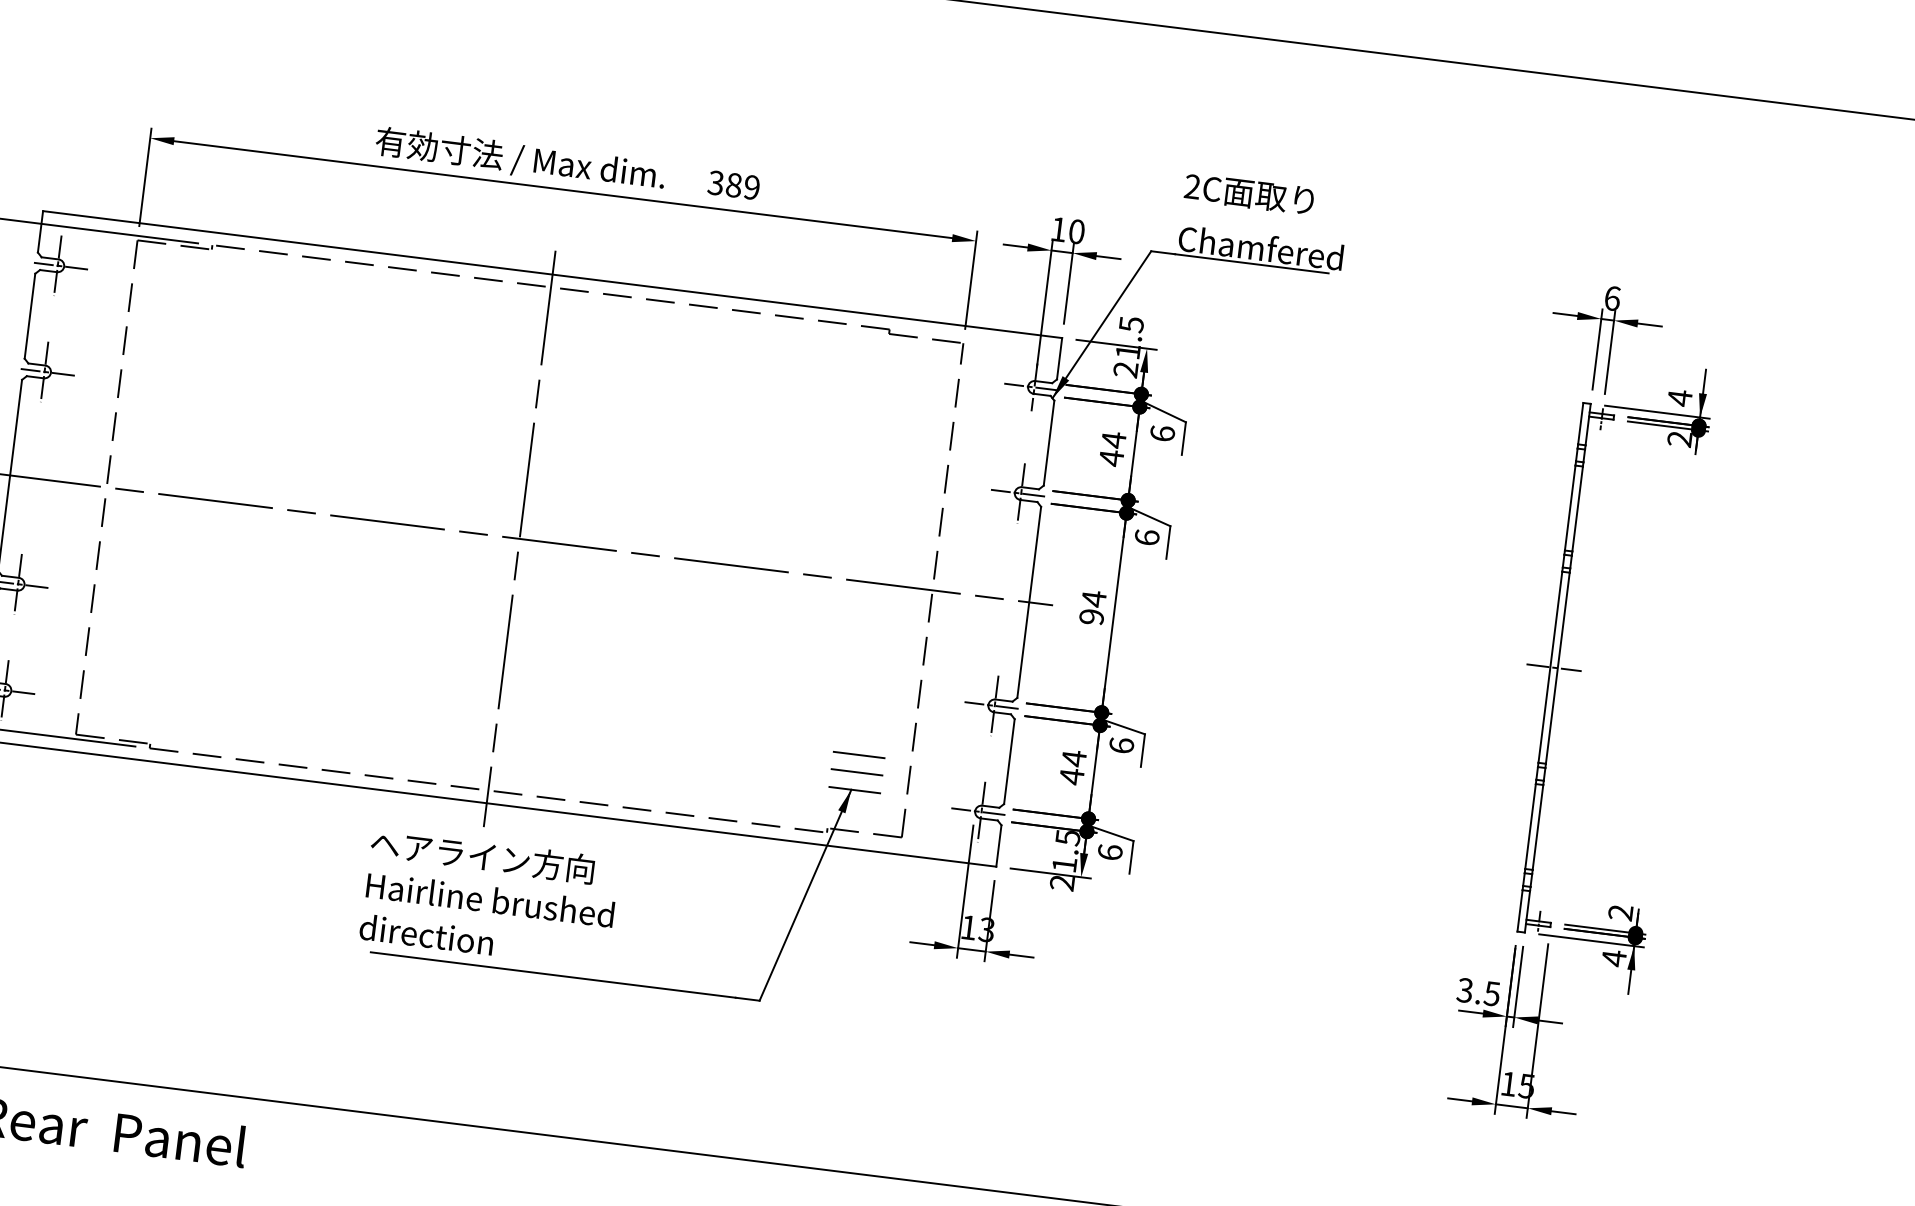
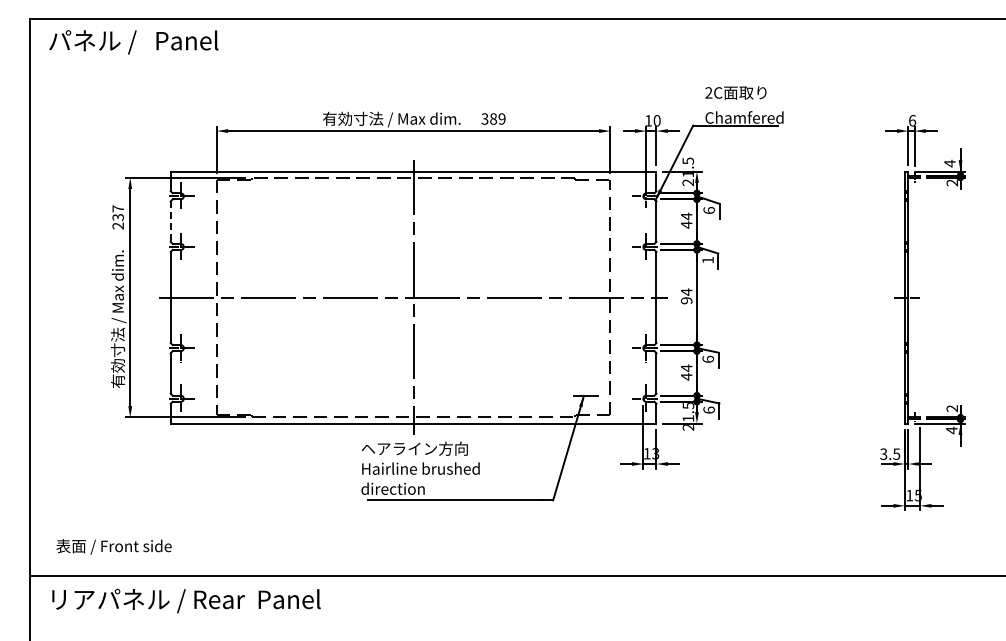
line: (29, 317) -> (170, 222), solid -> dashed
text: (1146, 535) -> (707, 259), 6 -> 1
line: (858, 755) -> (585, 379), removed
line: (856, 772) -> (585, 387), removed

